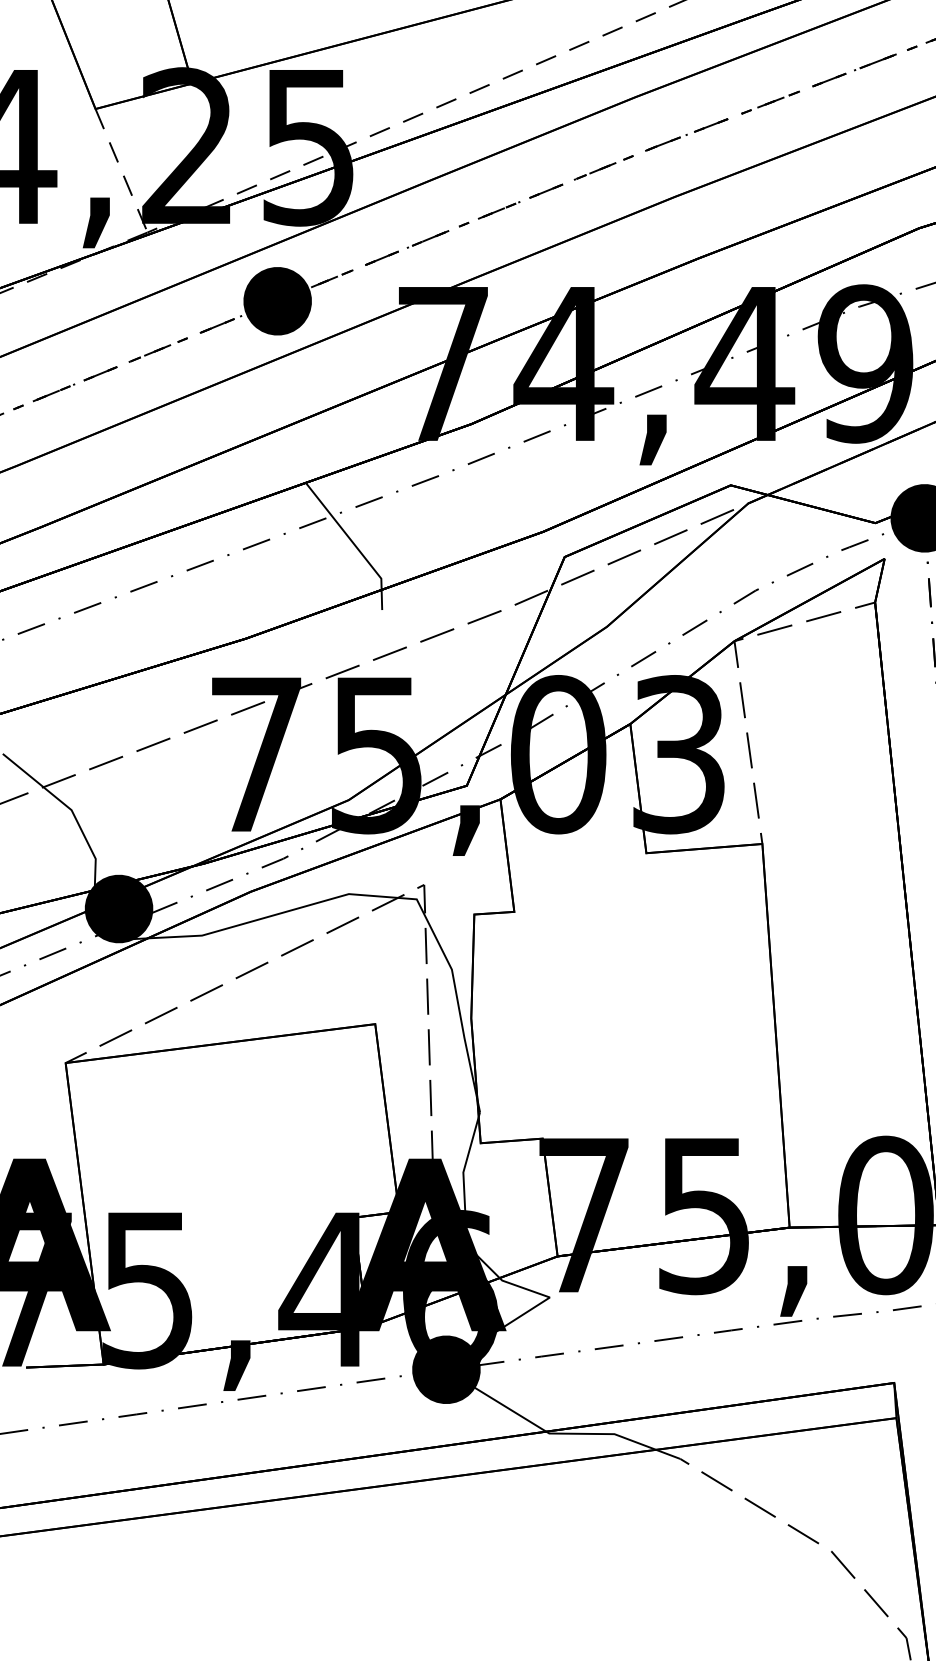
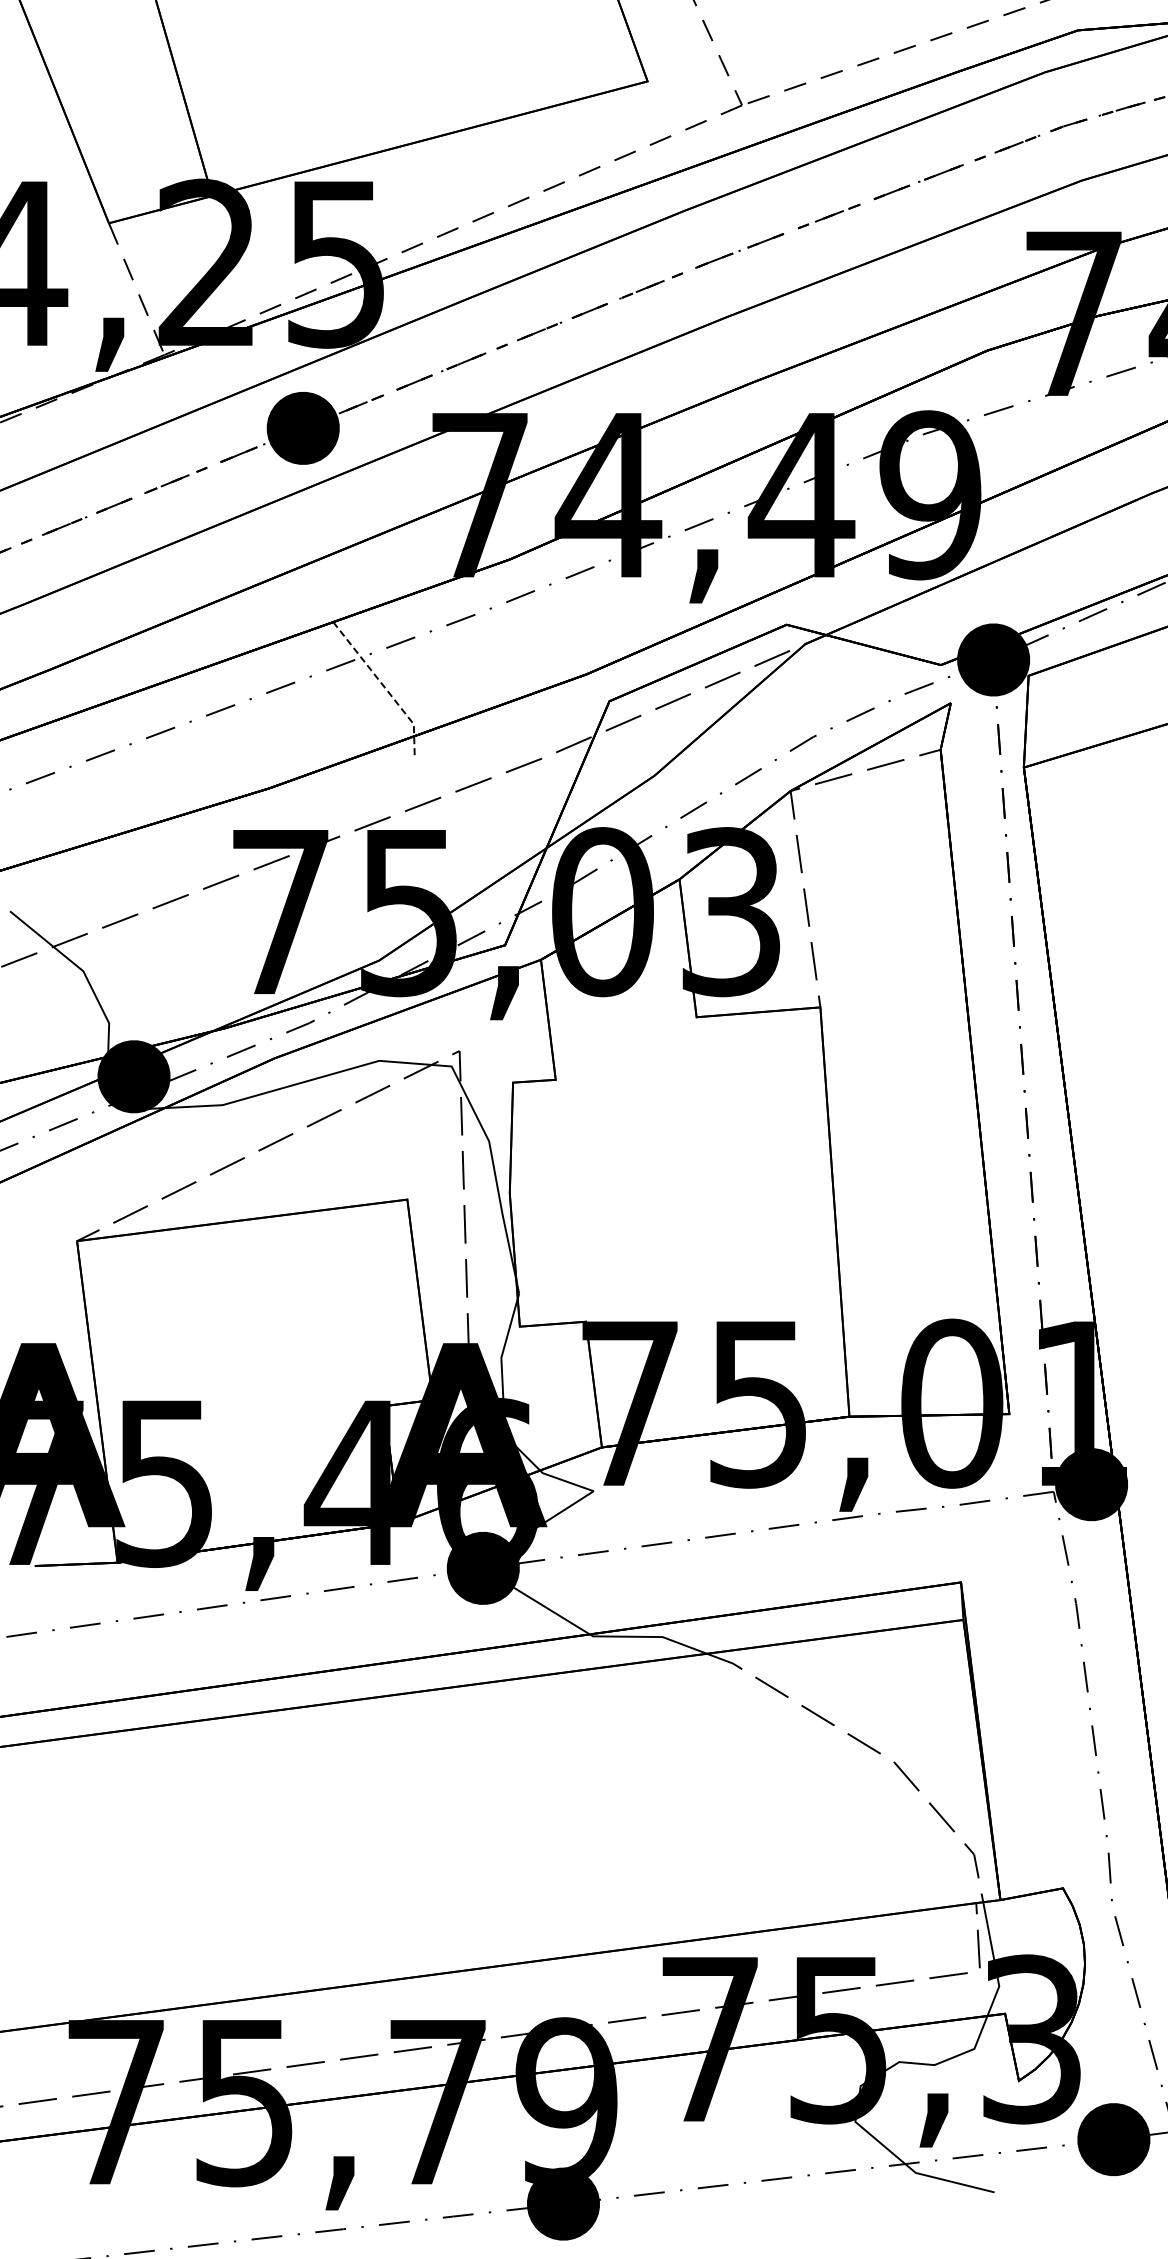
line: (353, 543) -> (384, 686), solid -> dashed

